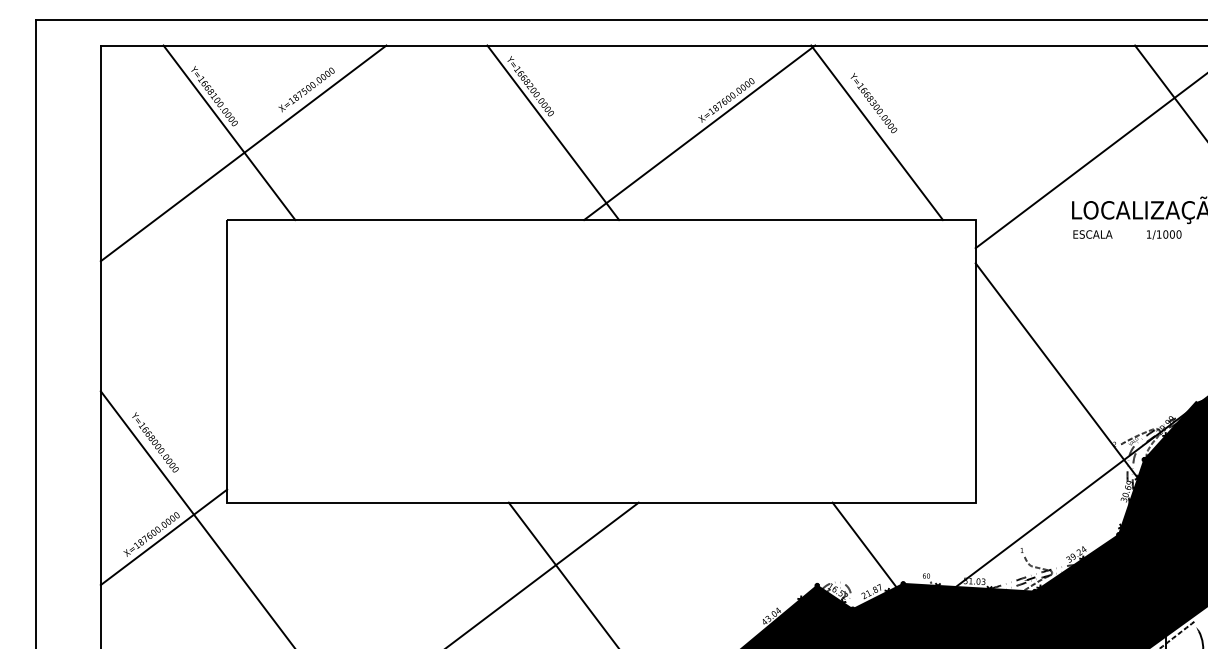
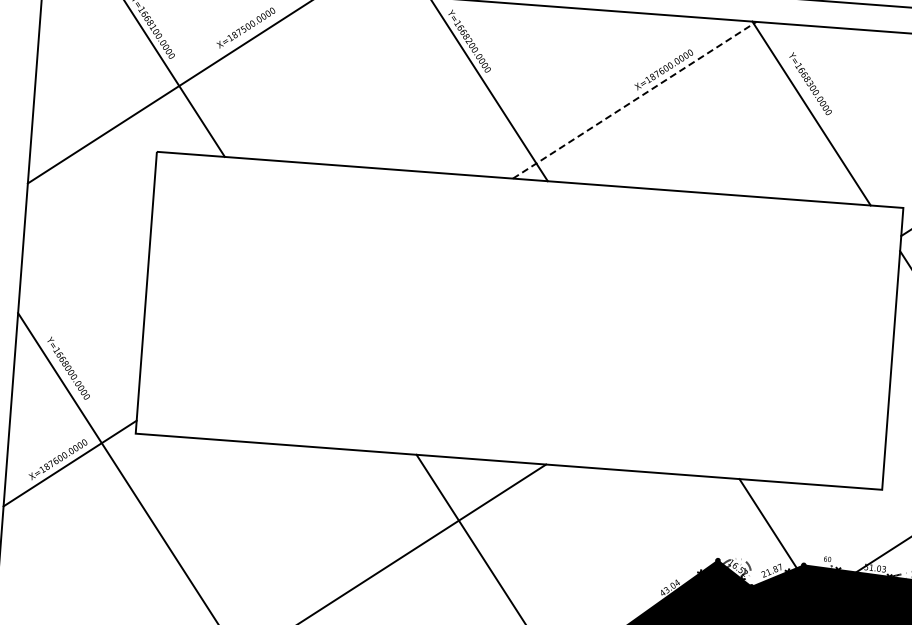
line: (699, 132) -> (634, 99), solid -> dashed

